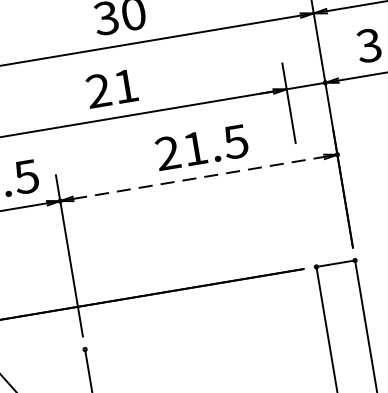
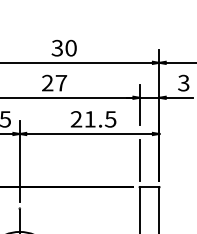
text: (126, 86) -> (61, 83), 21 -> 27
line: (200, 176) -> (90, 133), dashed -> solid
line: (306, 212) -> (139, 159), added

